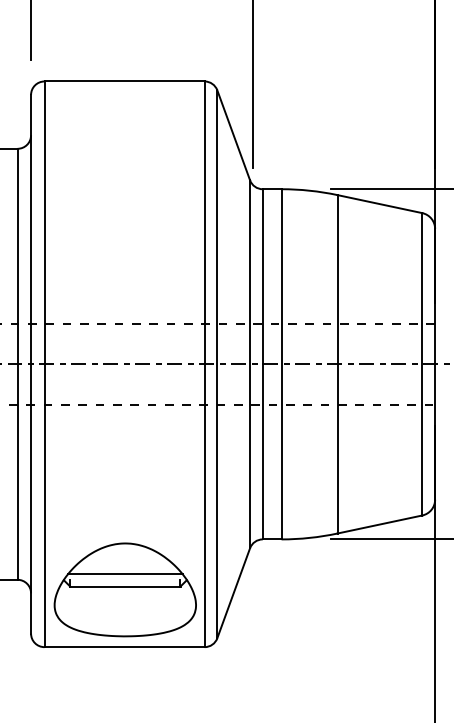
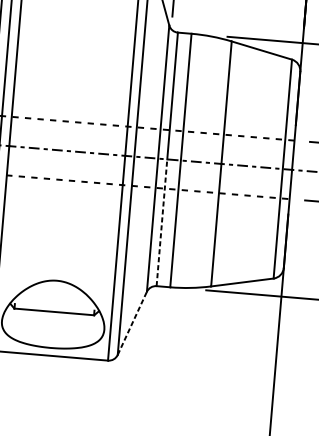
line: (262, 451) -> (161, 222), solid -> dashed
line: (124, 574) -> (54, 303), removed
line: (233, 593) -> (132, 323), solid -> dashed

